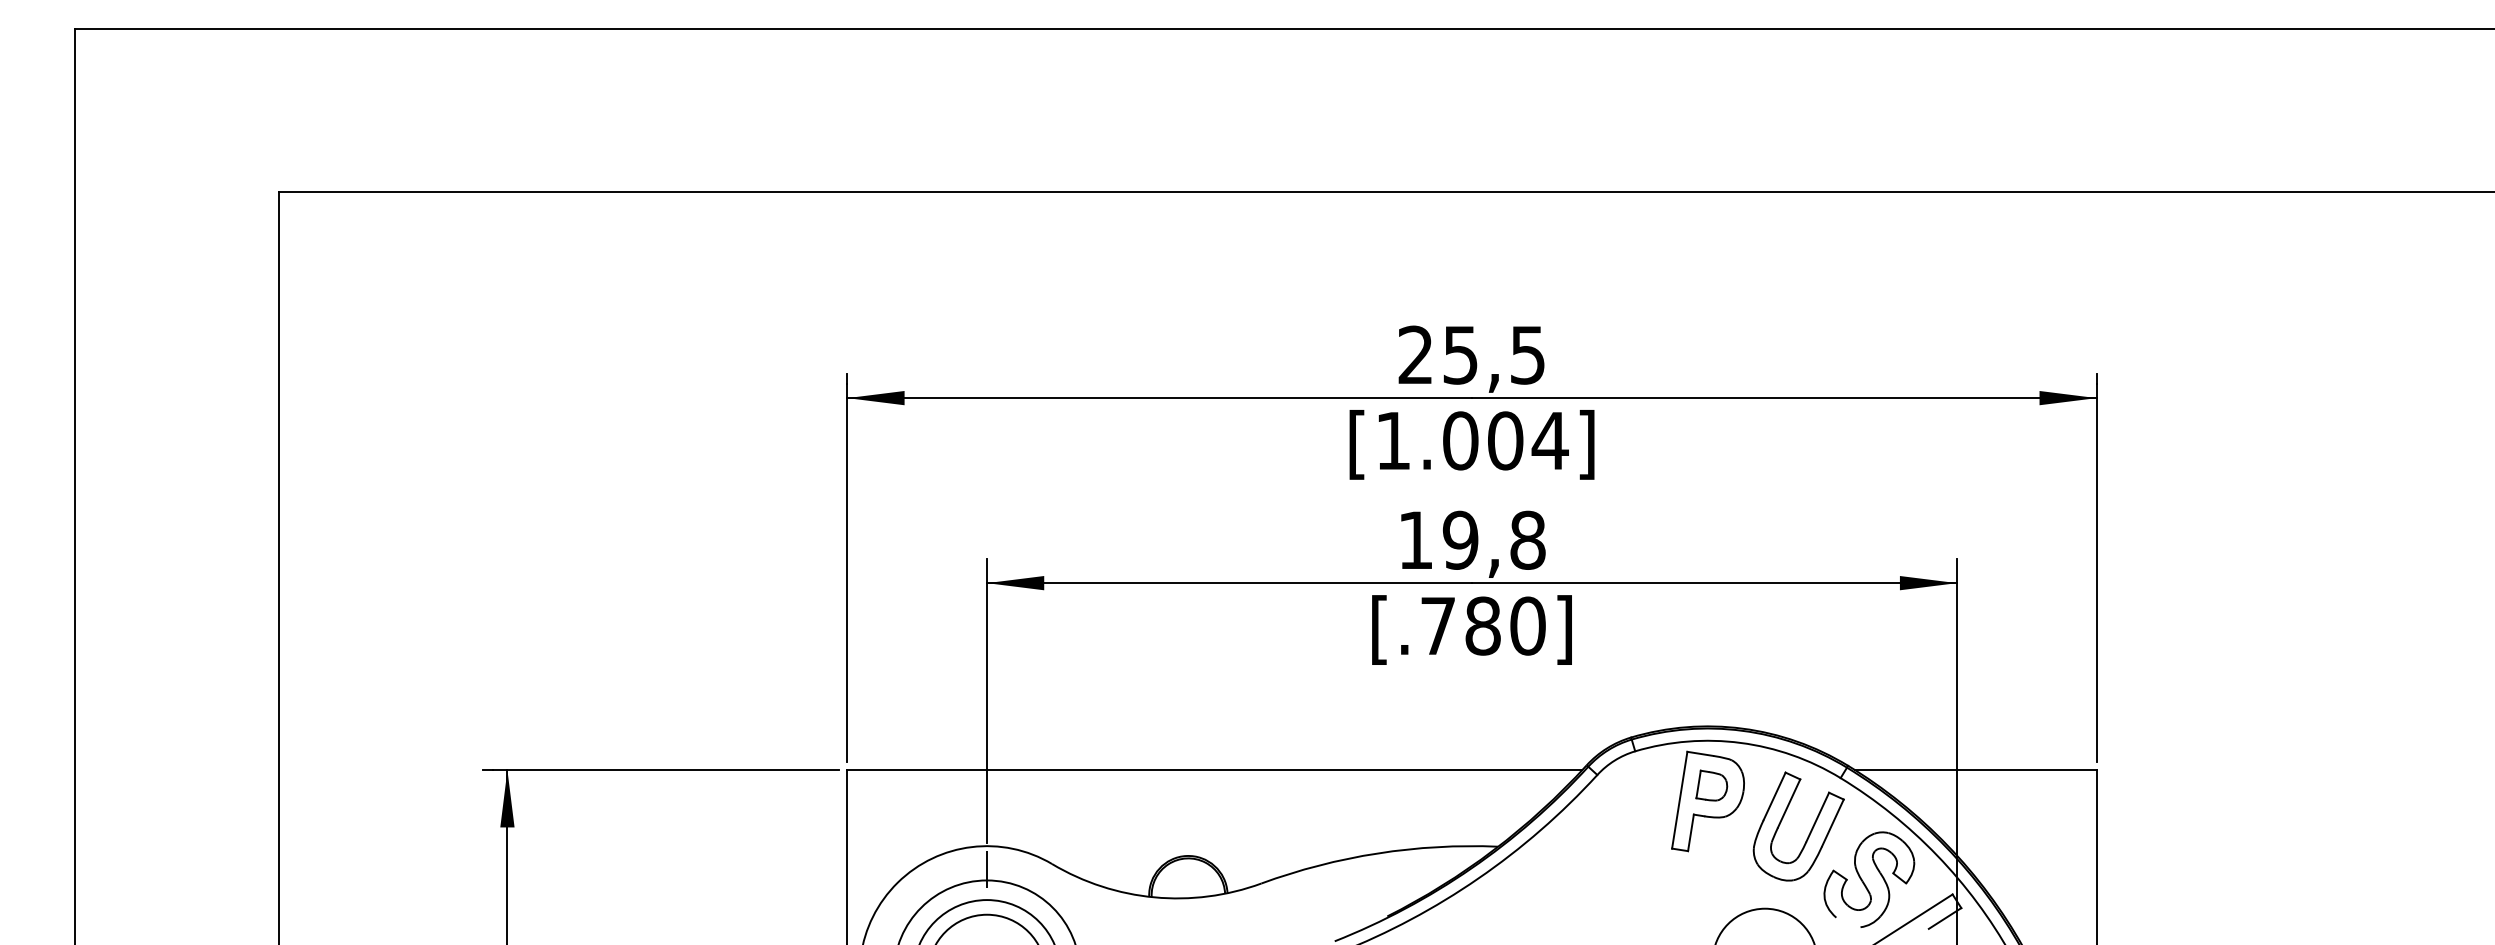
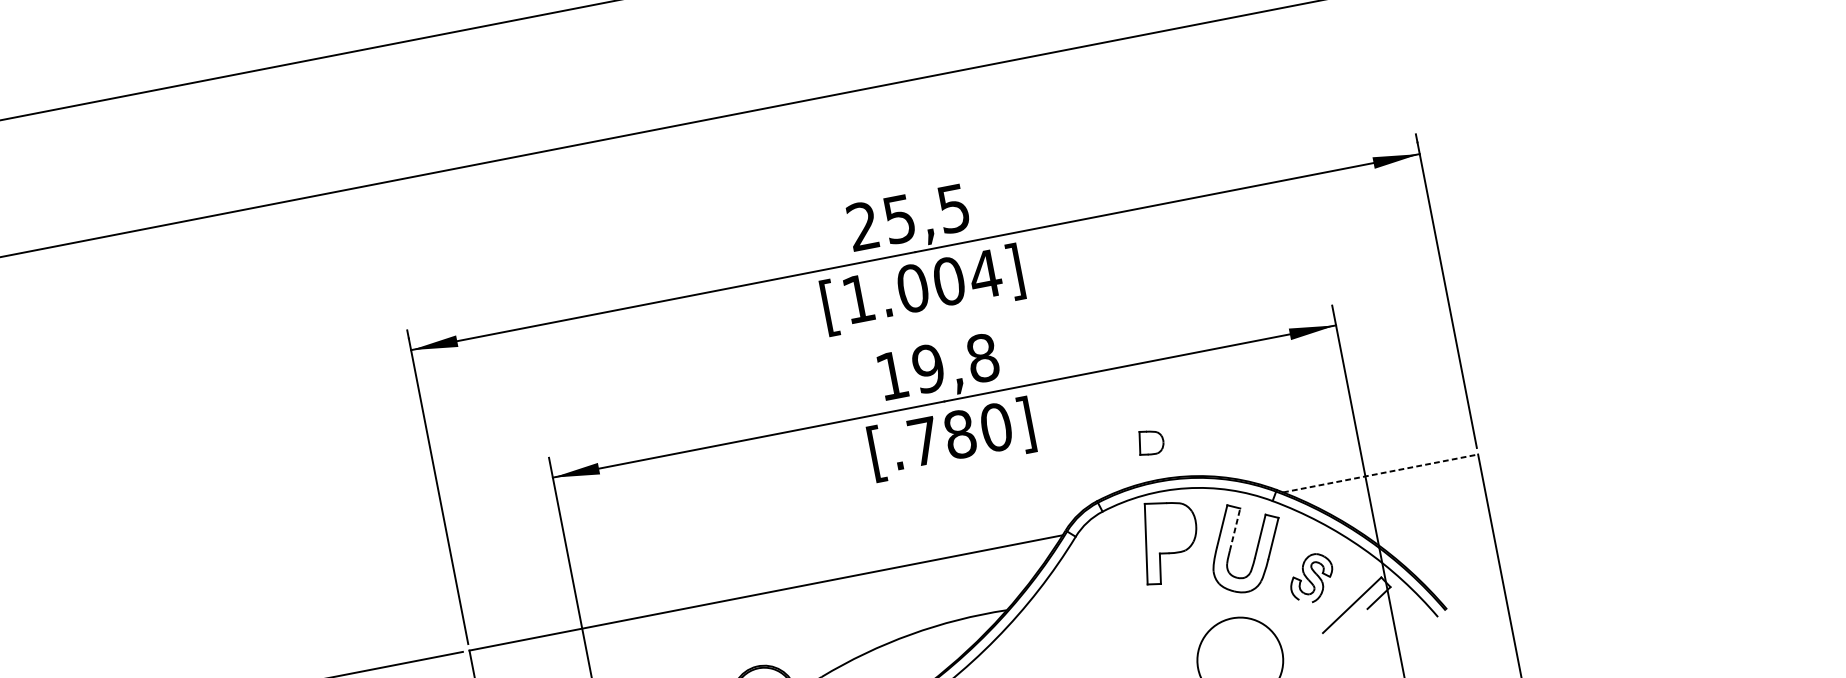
line: (1975, 770) -> (1380, 473), solid -> dashed
part: (1711, 785) -> (1150, 442), moved
line: (1789, 803) -> (1235, 529), solid -> dashed
part: (1869, 879) -> (1311, 578), size x0.6

